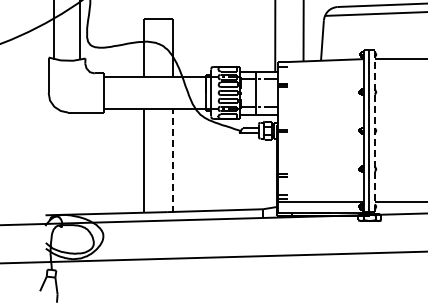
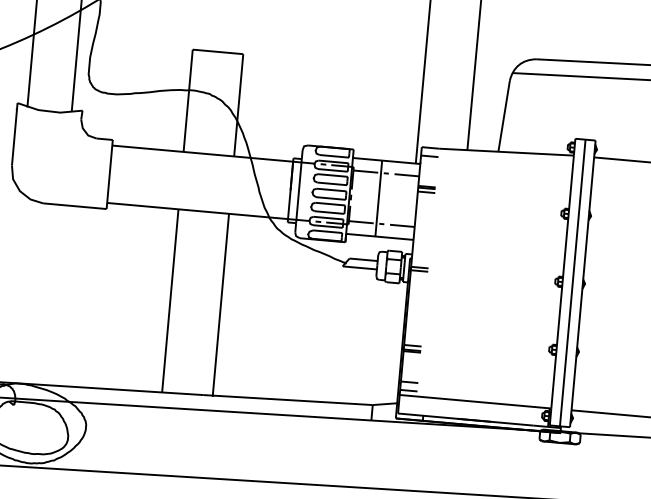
line: (375, 130) -> (583, 283), dashed -> solid
line: (172, 160) -> (220, 304), dashed -> solid

